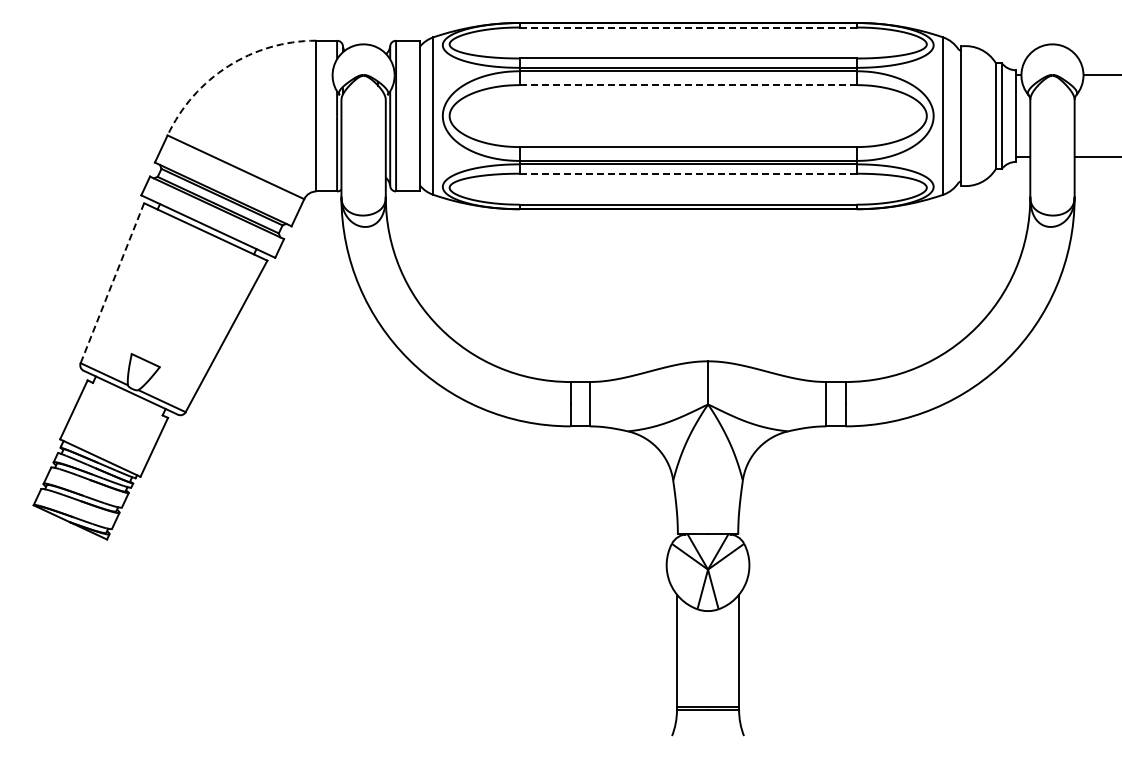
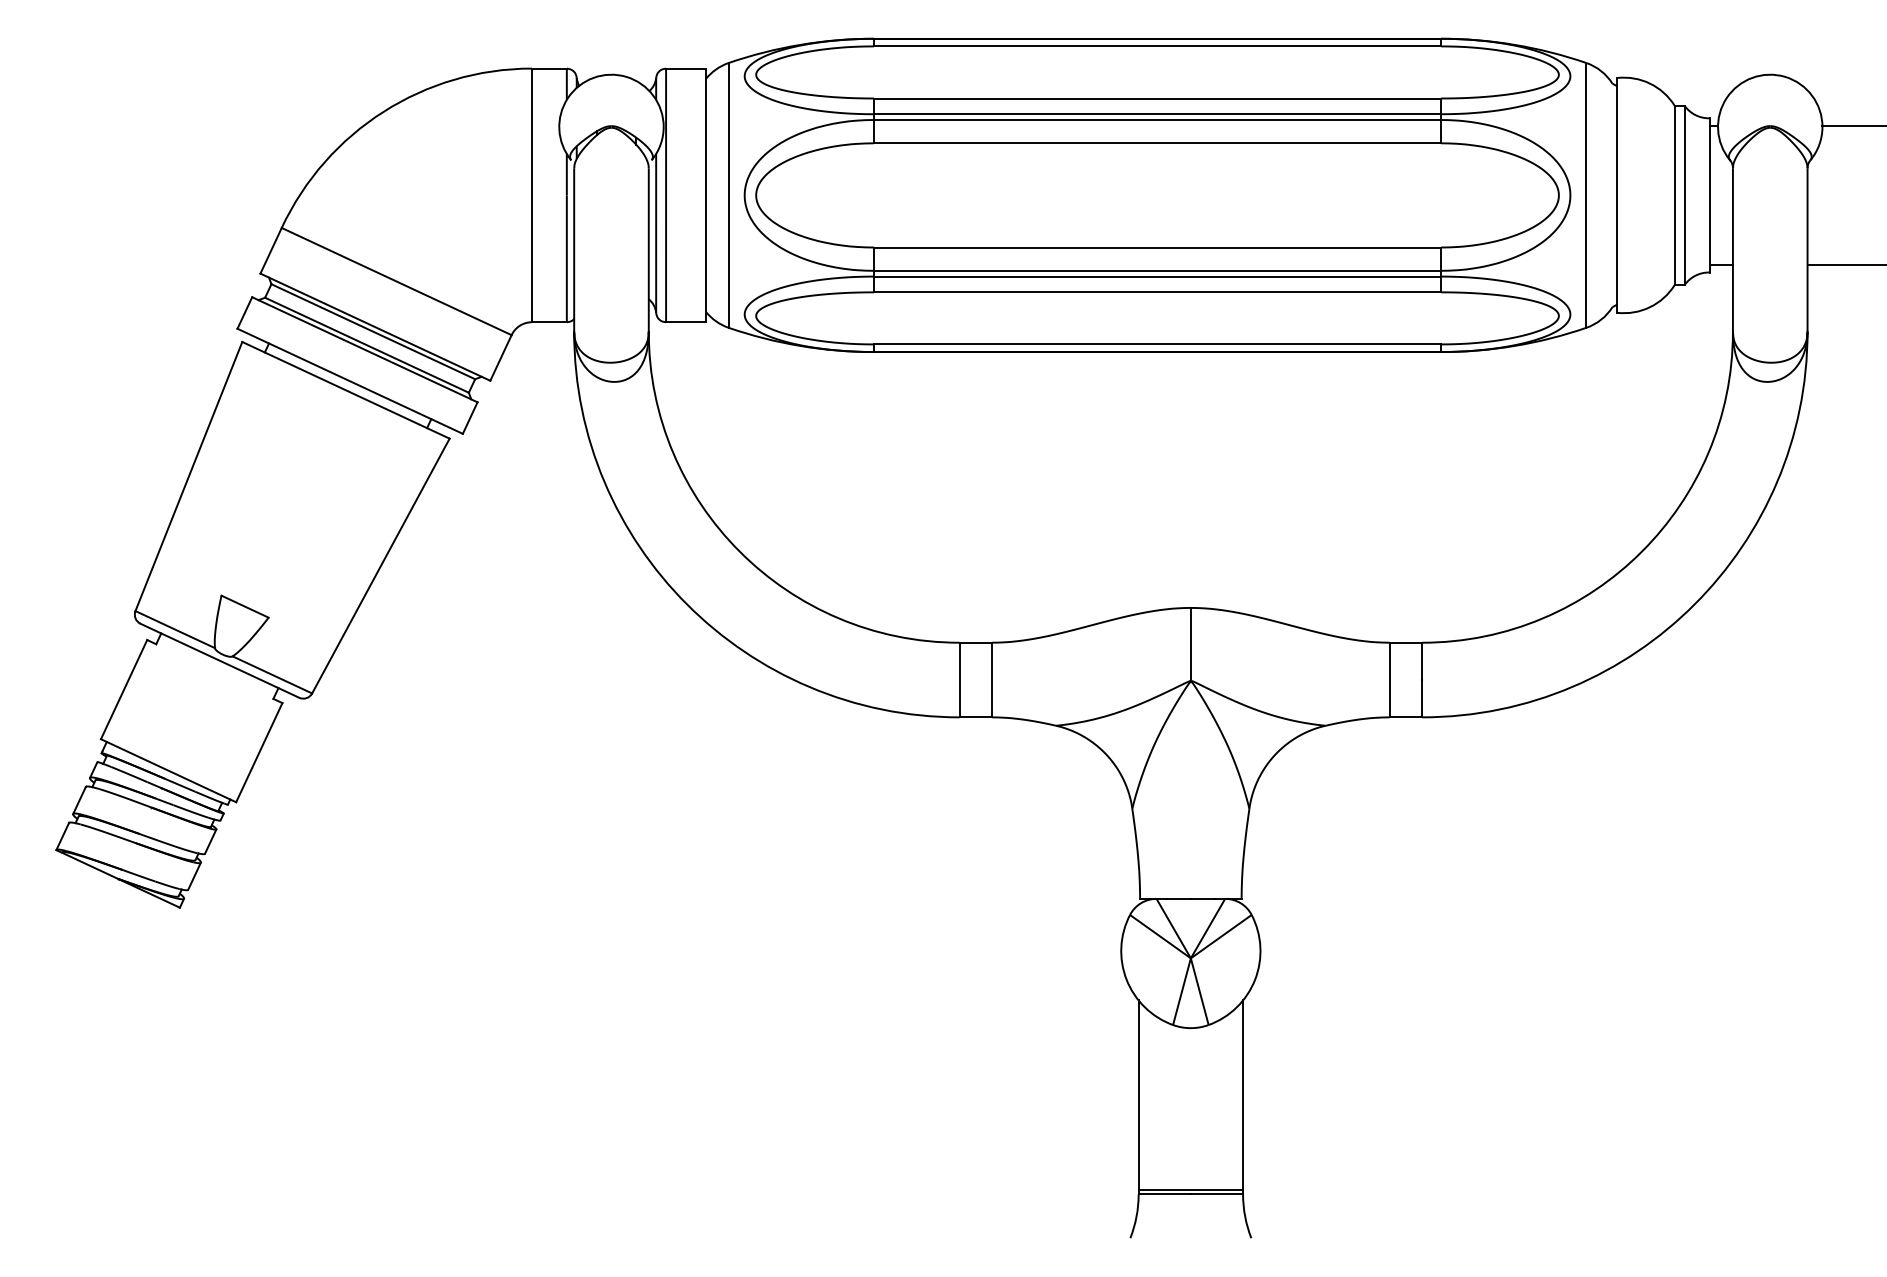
line: (688, 27) -> (1157, 46), dashed -> solid
arc: (228, 66) -> (384, 111), dashed -> solid
line: (688, 85) -> (1157, 143), dashed -> solid
line: (688, 173) -> (1157, 291), dashed -> solid
line: (112, 283) -> (189, 477), dashed -> solid

